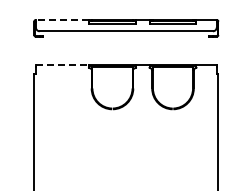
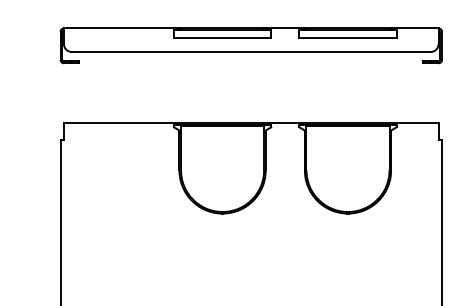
line: (62, 19) -> (119, 27), dashed -> solid
line: (62, 65) -> (119, 122), dashed -> solid

